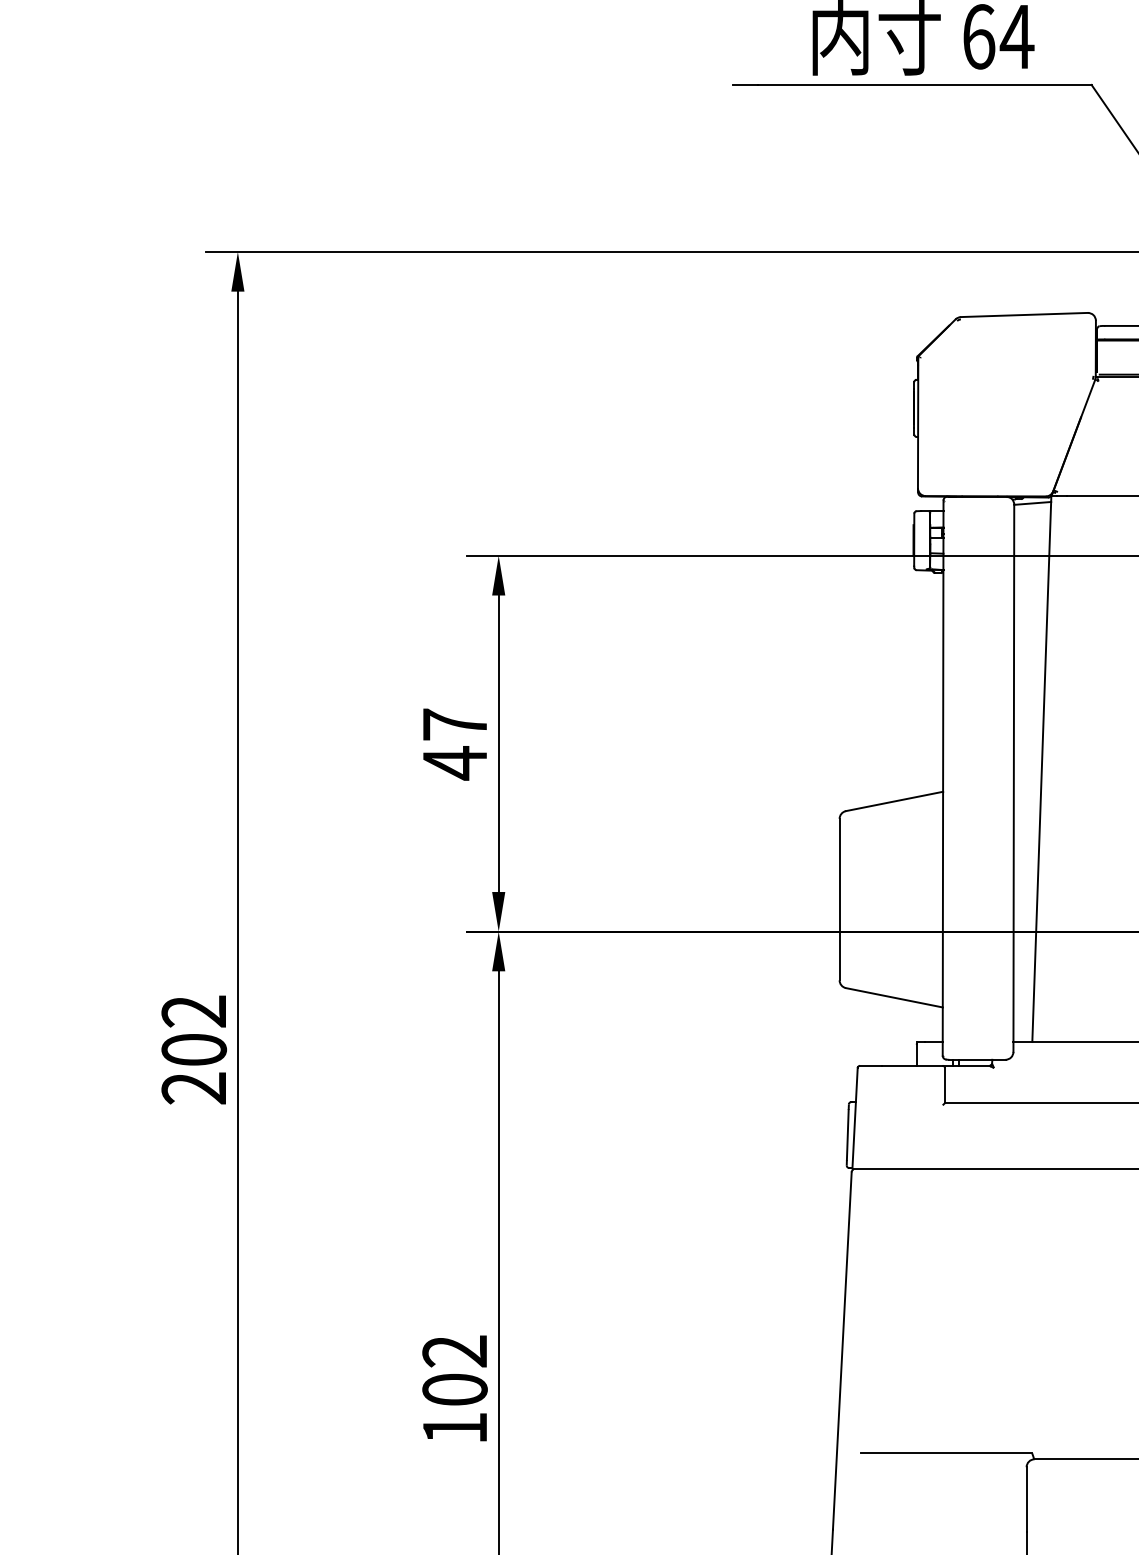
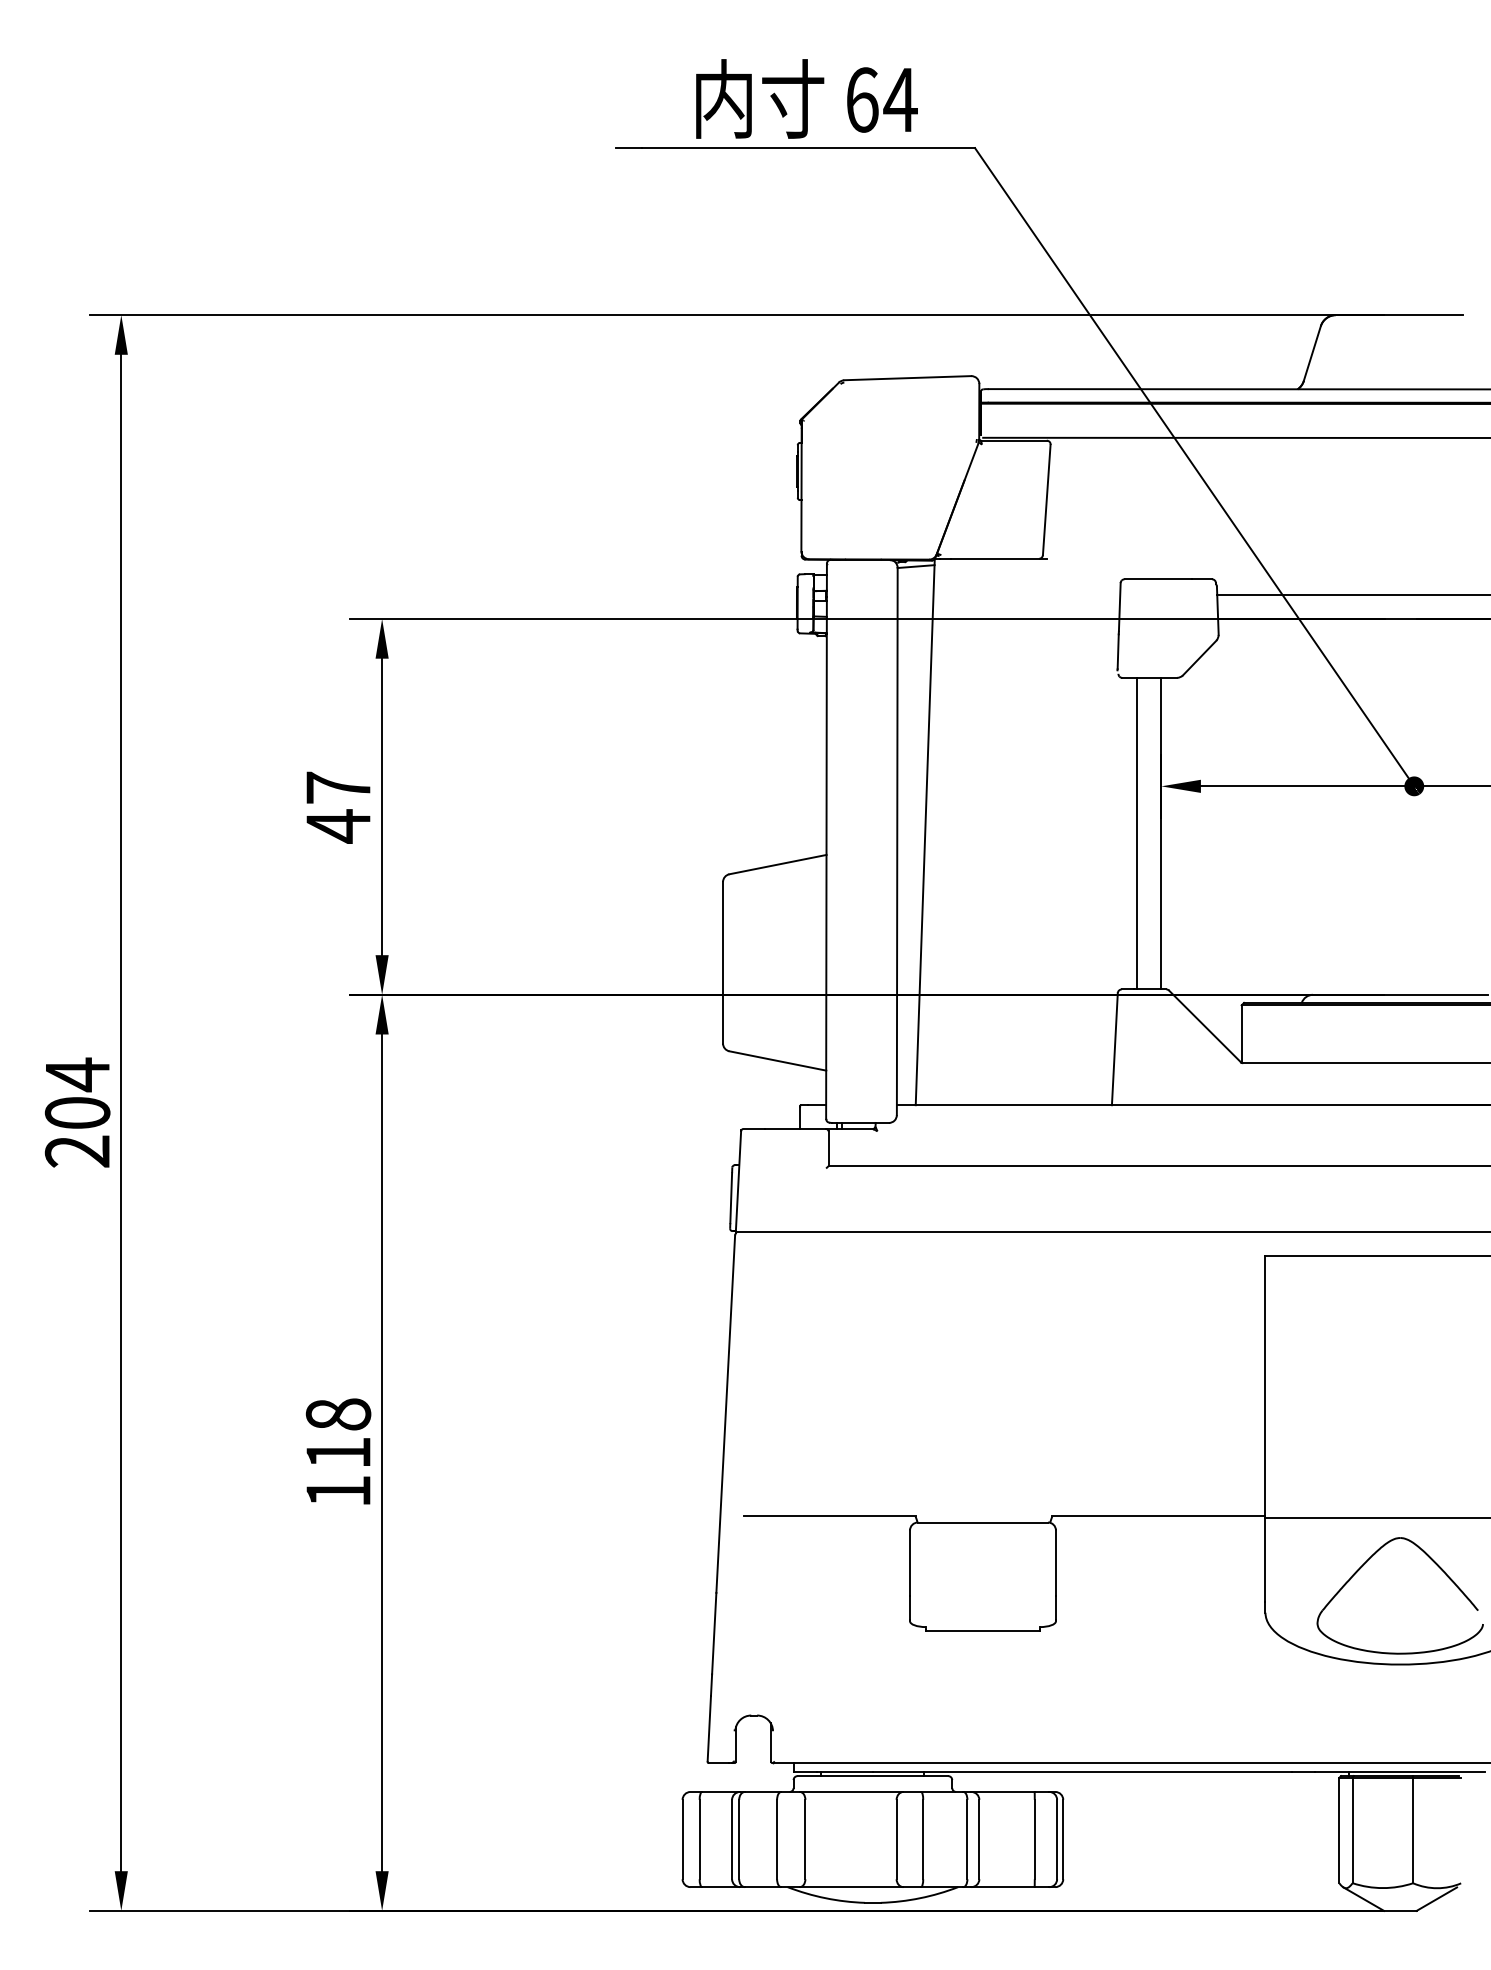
text: (193, 1011) -> (76, 1074), 202 -> 204
text: (455, 1370) -> (338, 1433), 102 -> 118

